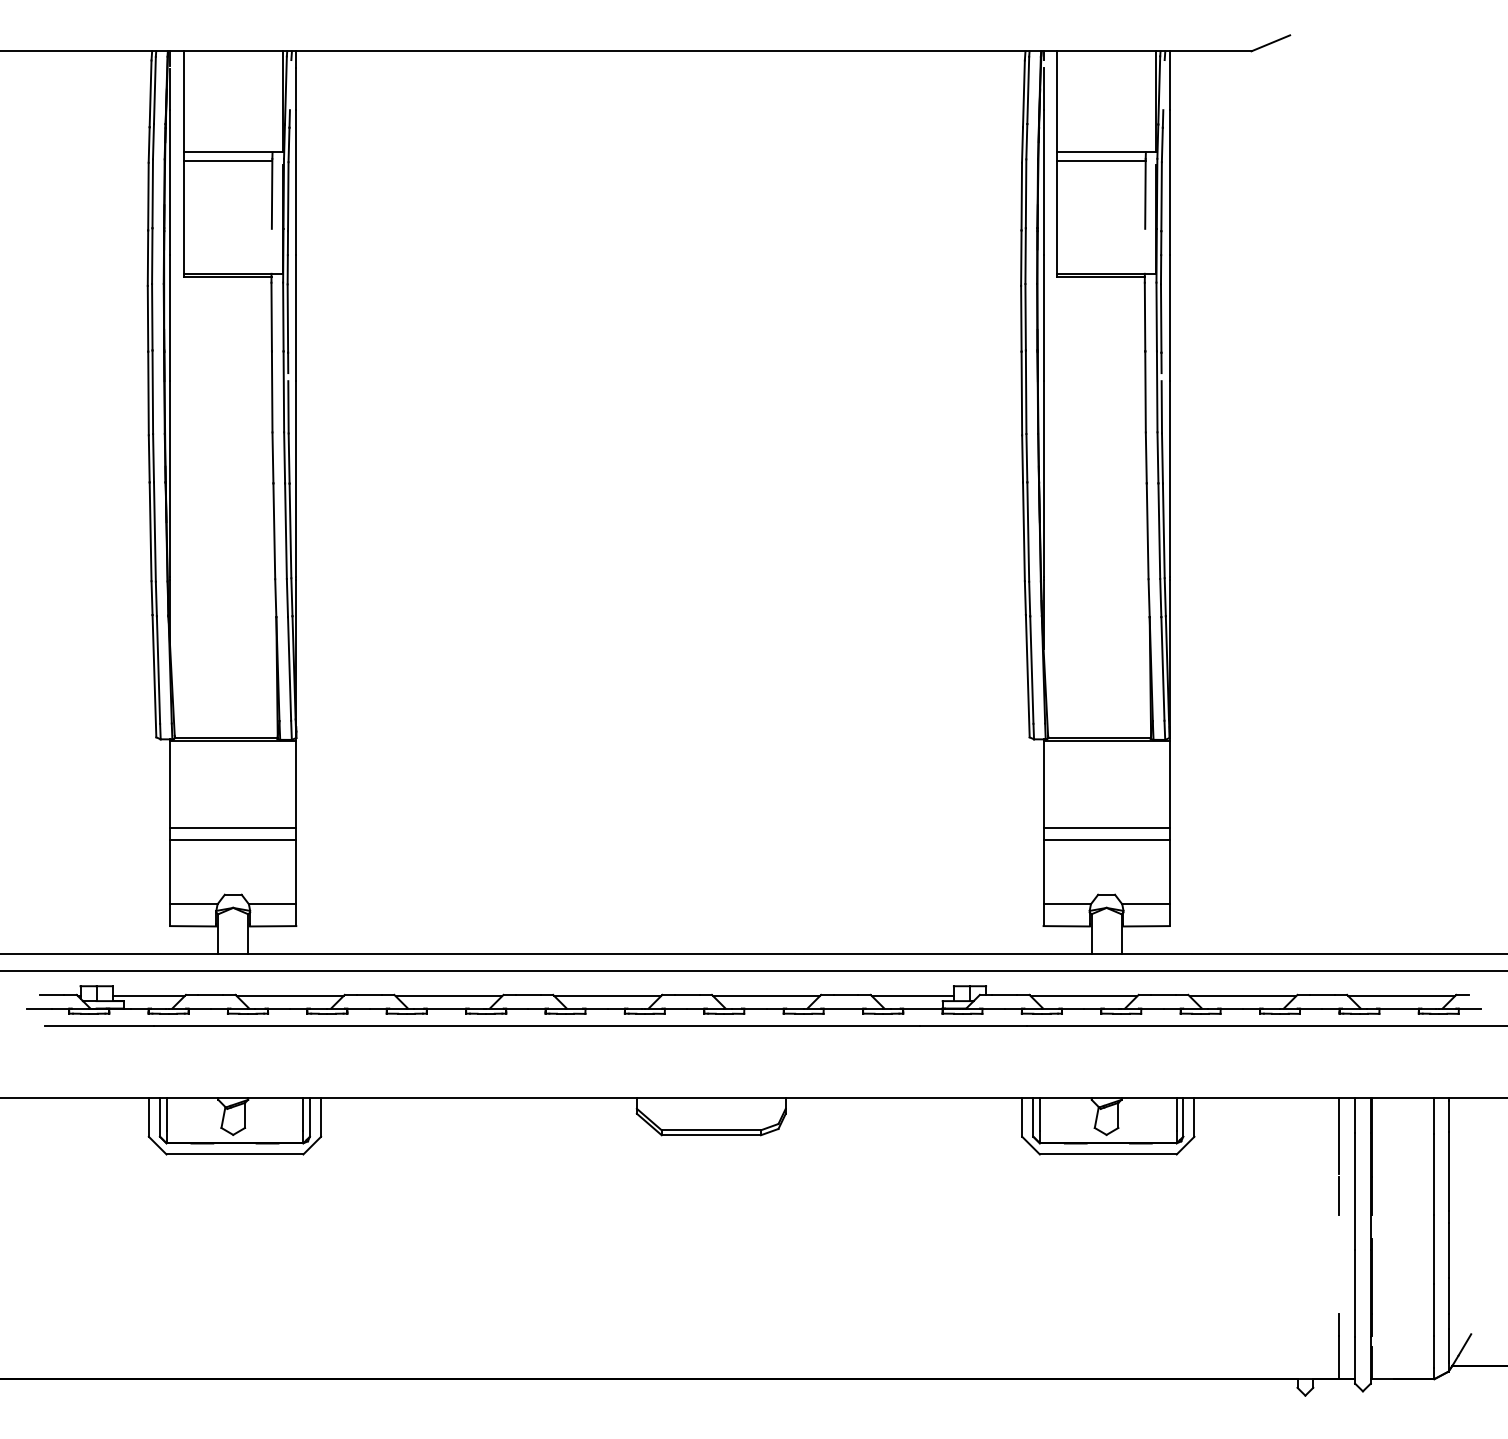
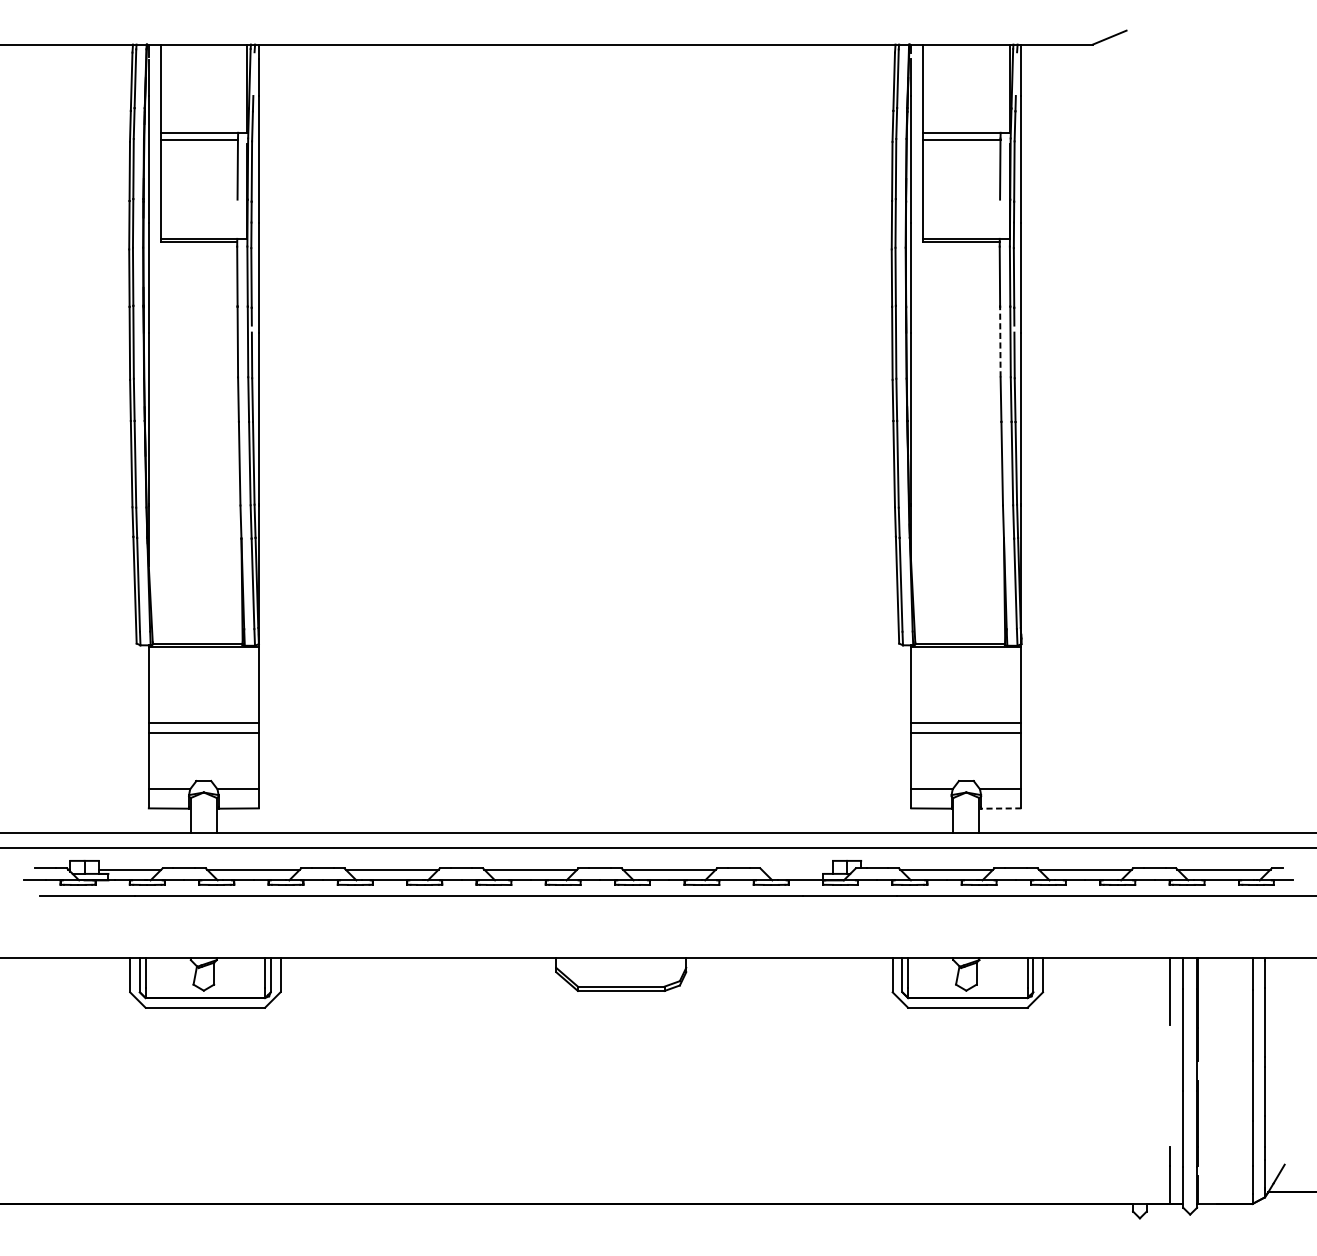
line: (1145, 391) -> (1000, 341), solid -> dashed
line: (1146, 926) -> (1001, 808), solid -> dashed
line: (912, 996) -> (796, 869), removed
line: (1339, 1196) -> (1169, 1044), removed

